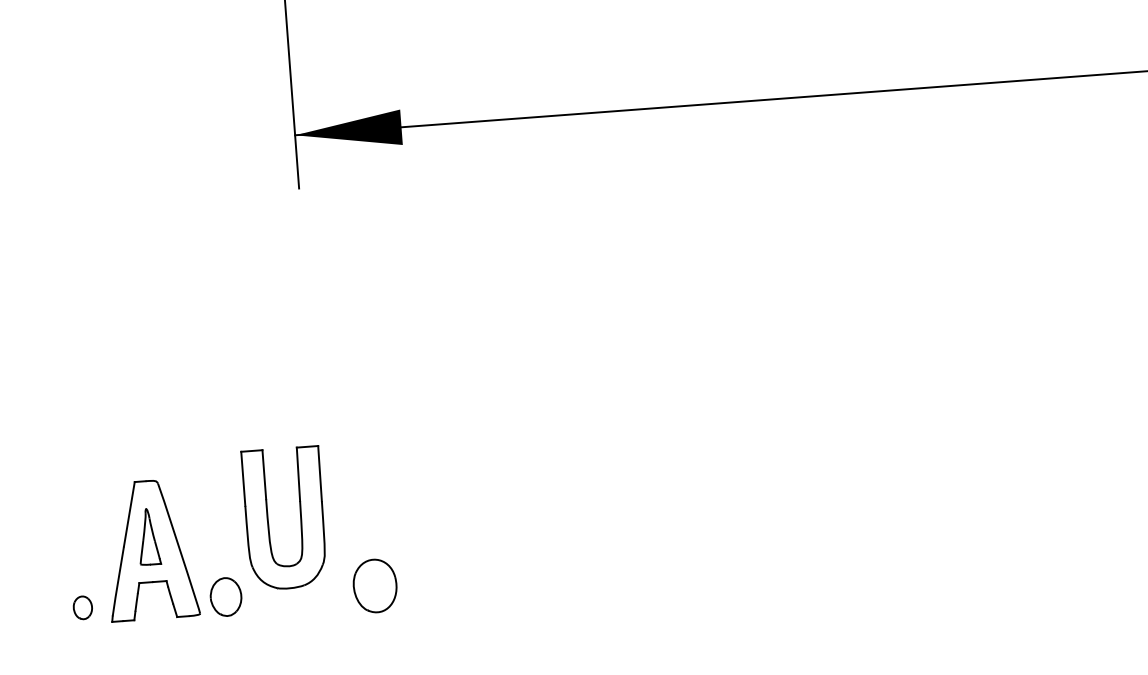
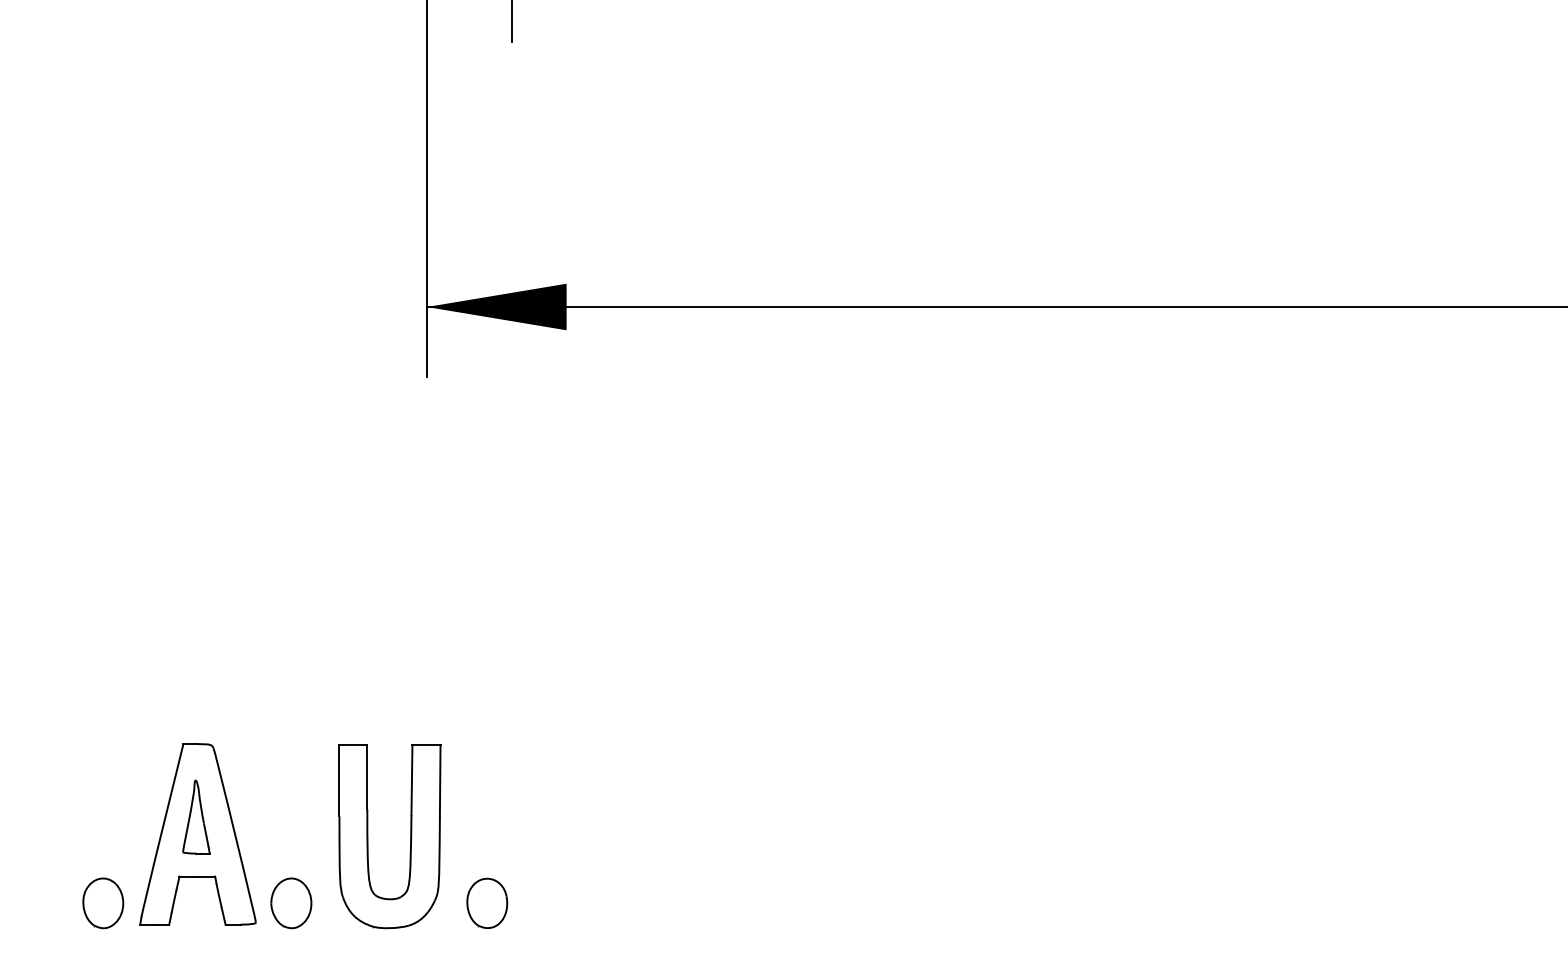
part: (268, 519) -> (368, 836), moved
part: (375, 585) -> (487, 902), size x0.71
part: (83, 607) -> (103, 903), size x1.67

